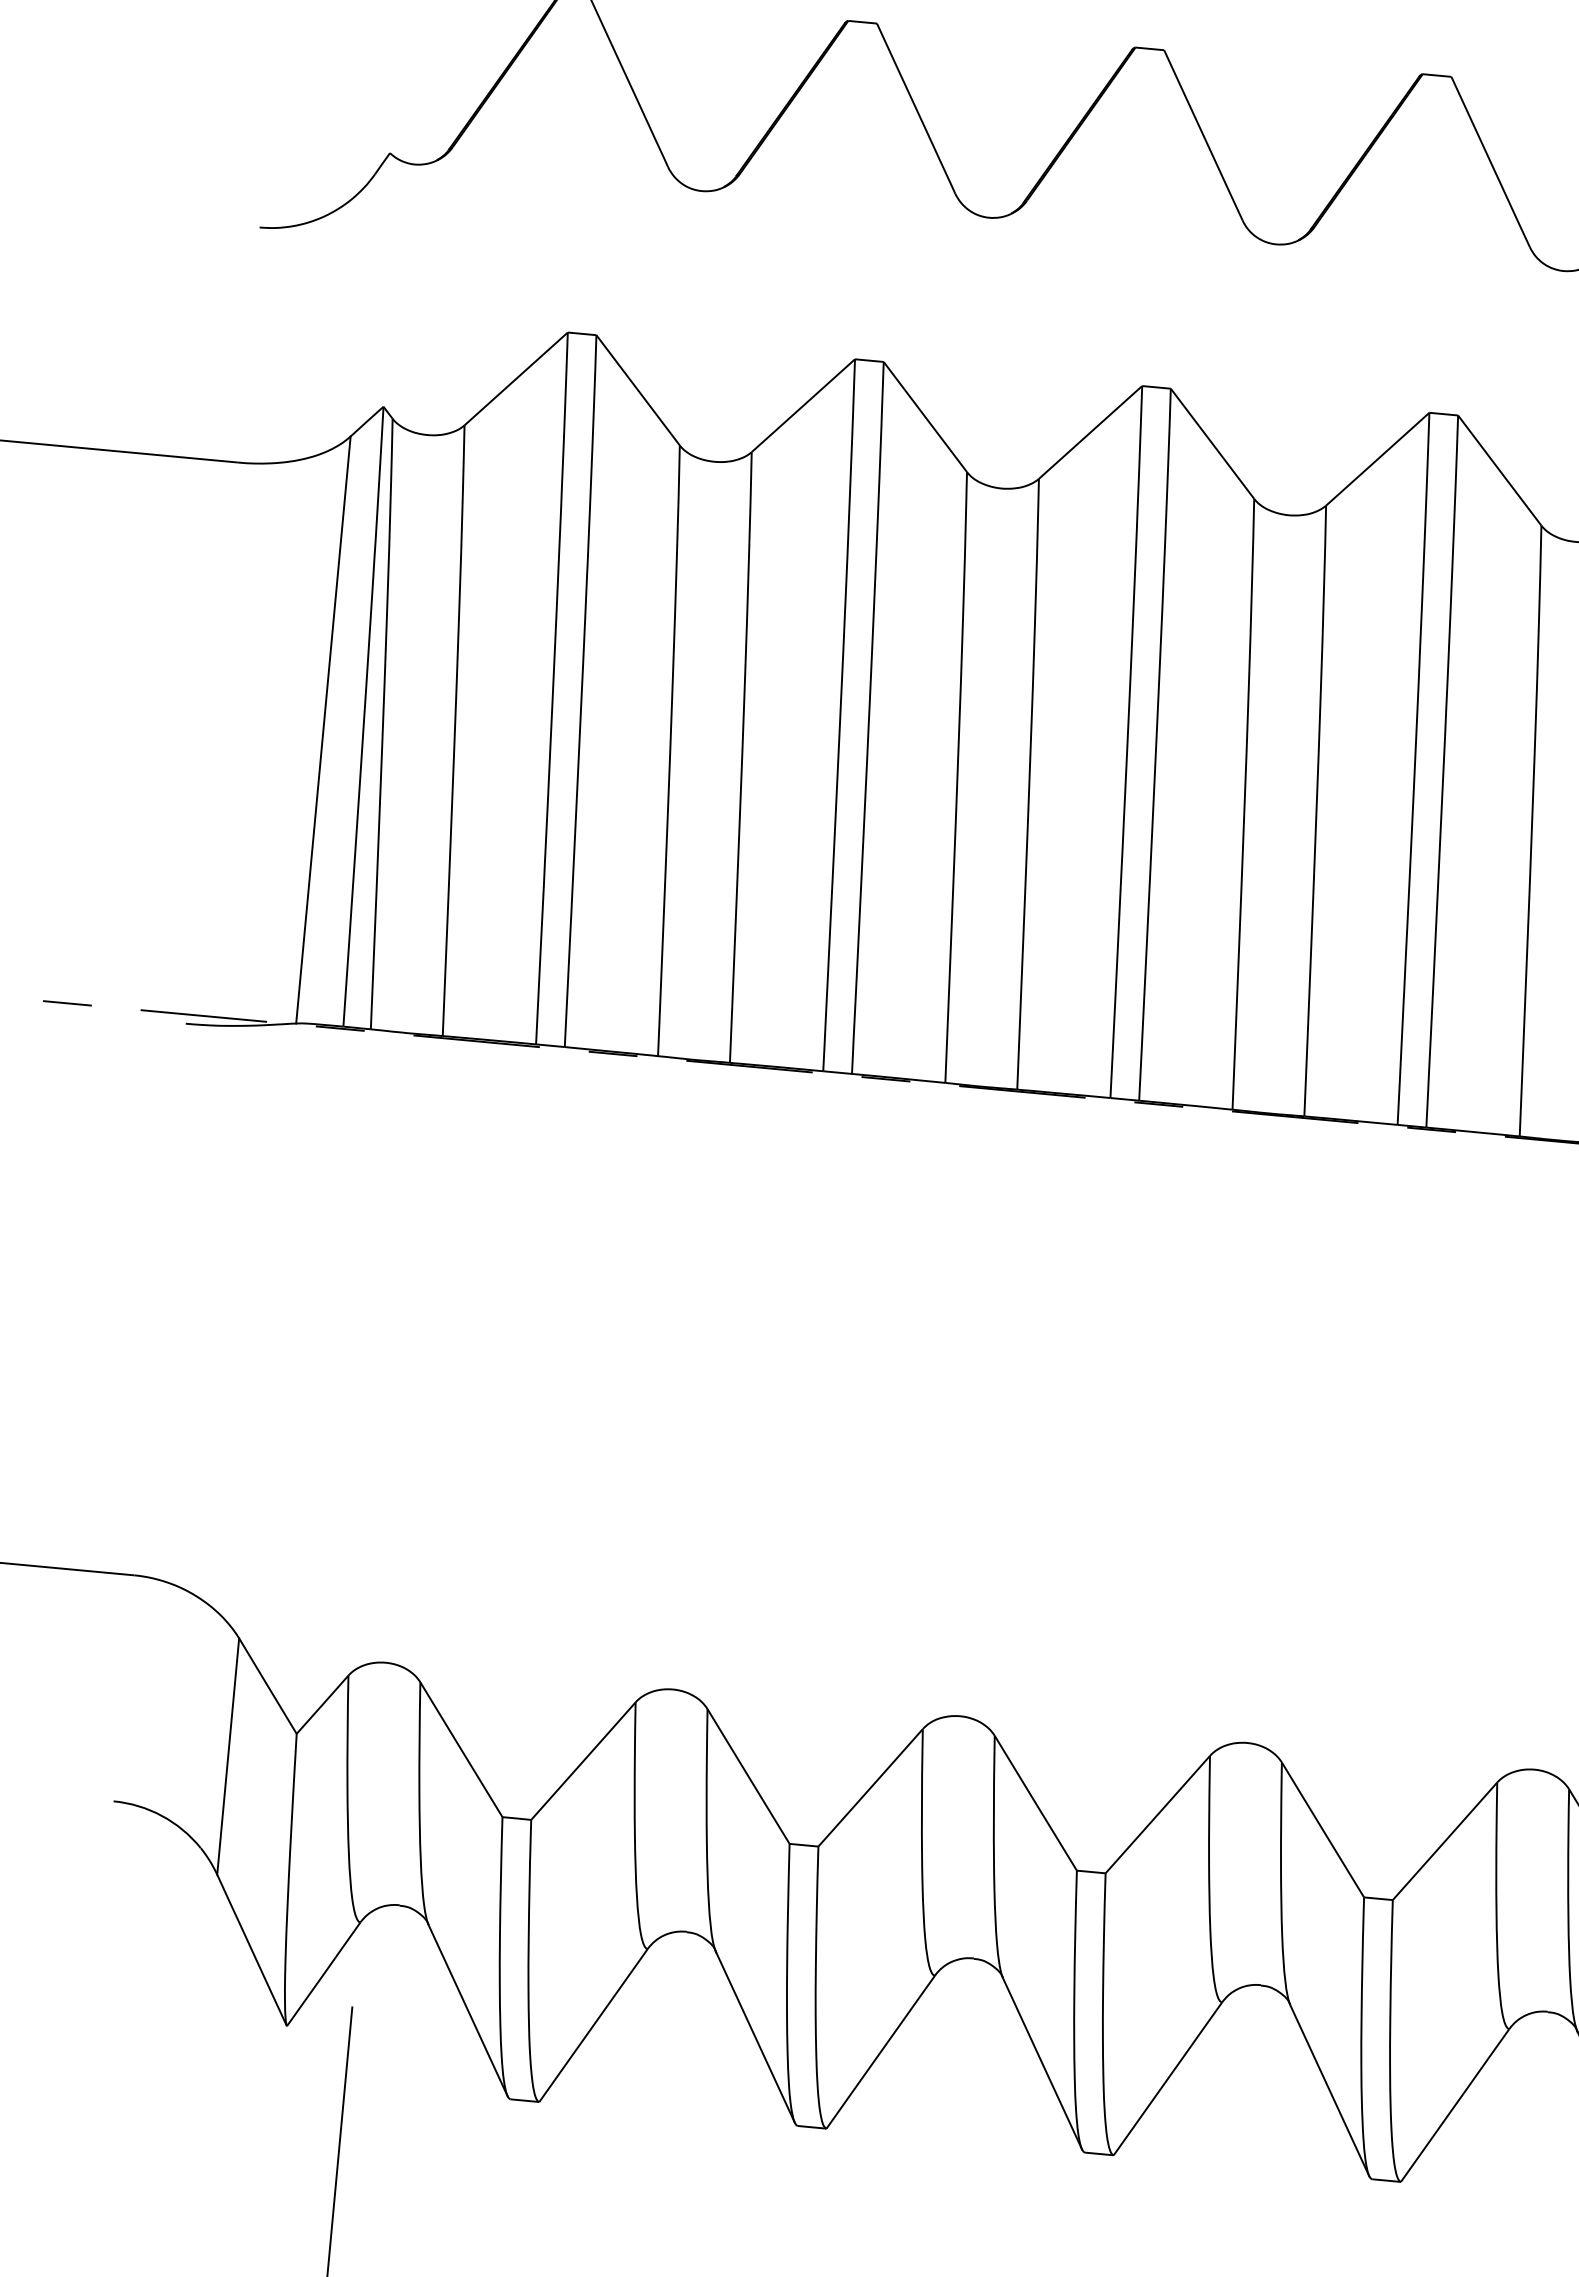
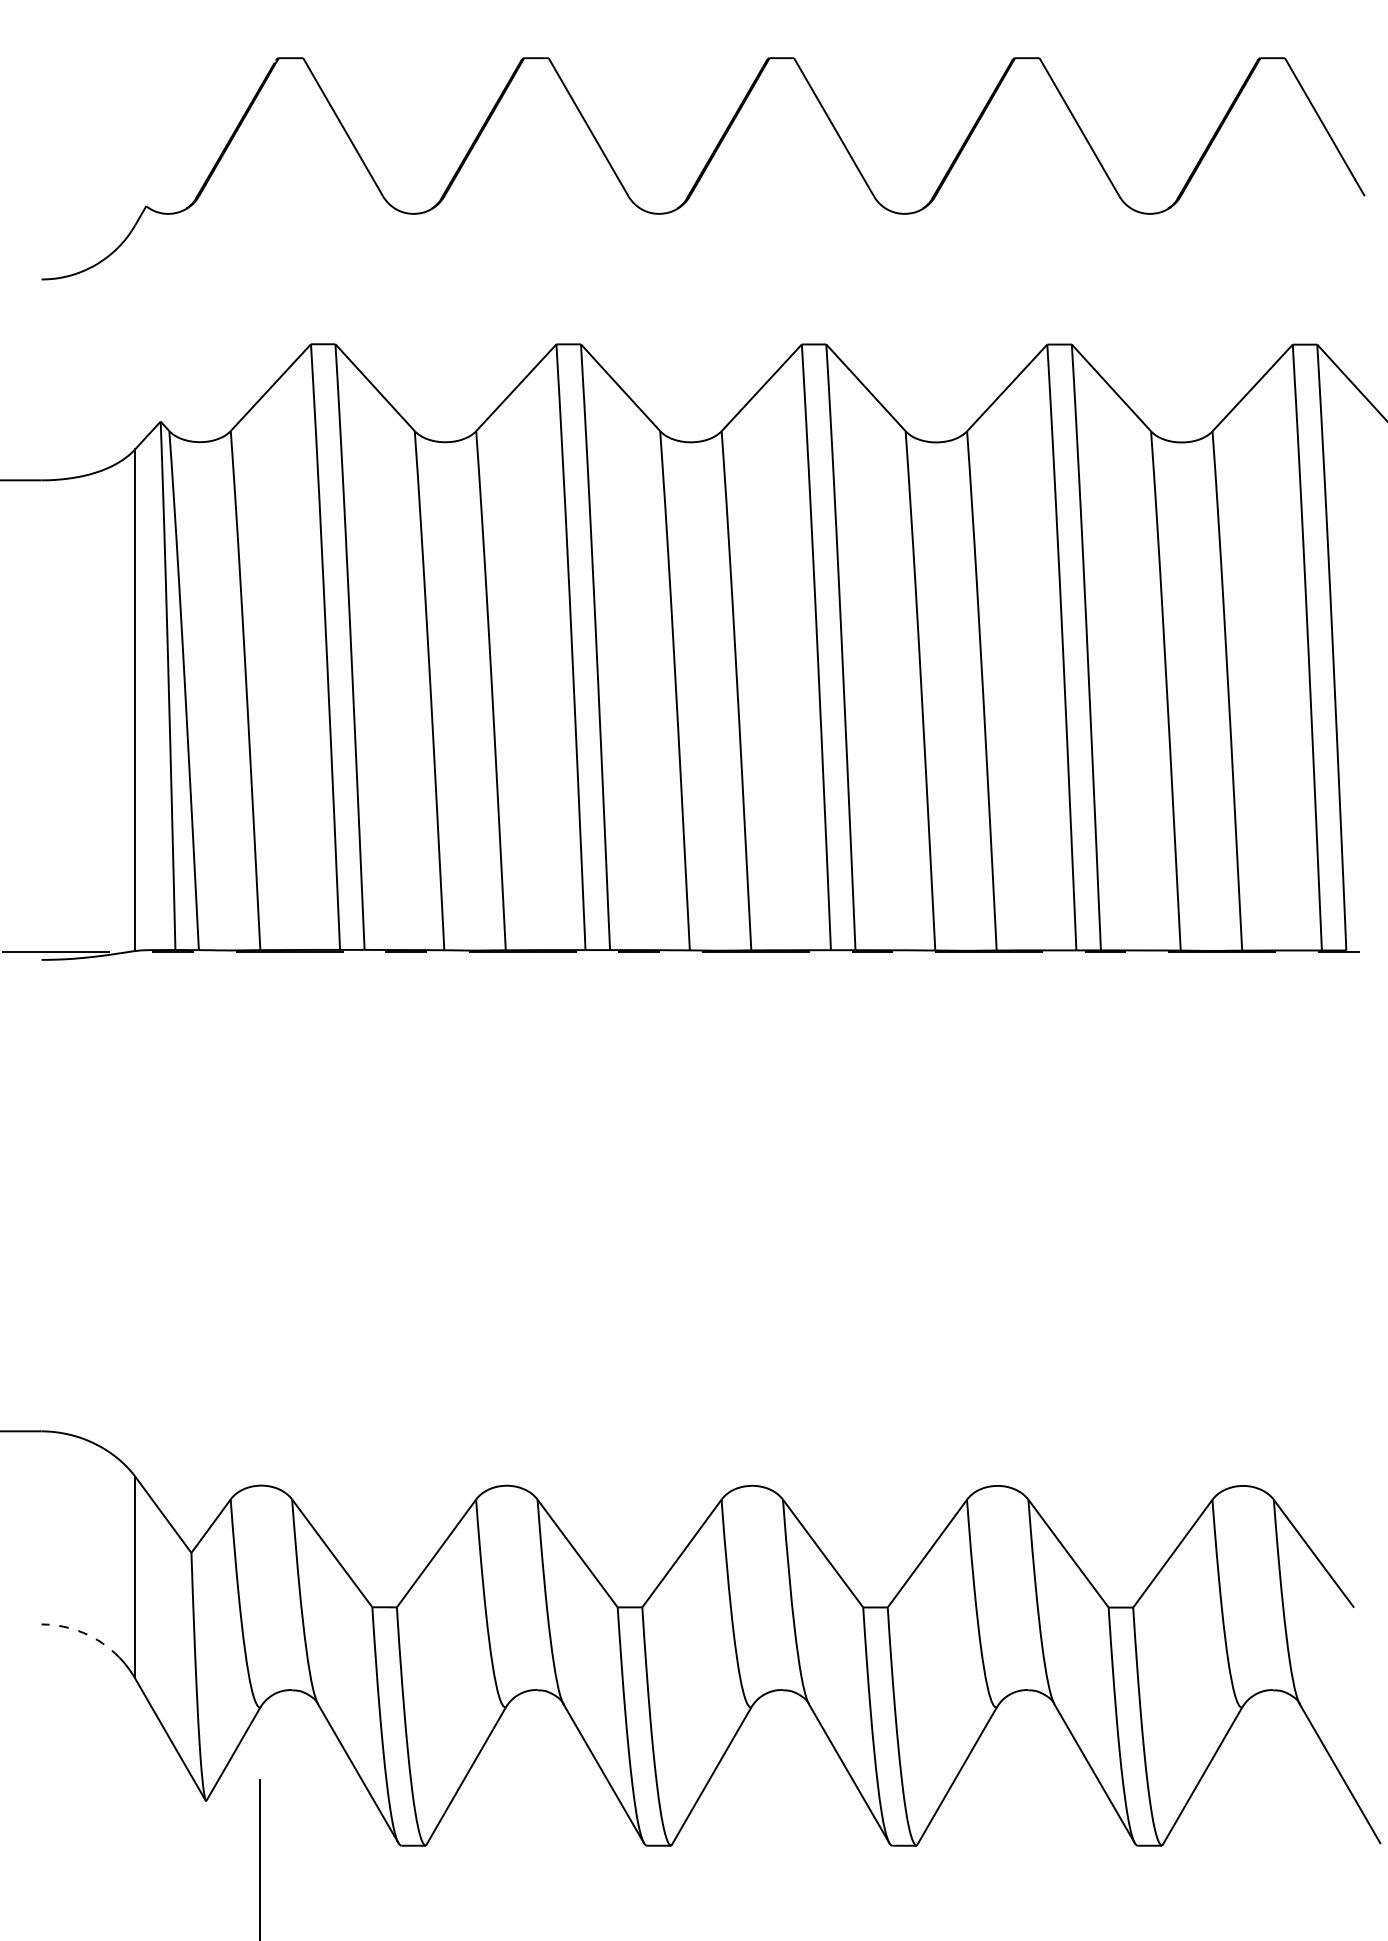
arc: (161, 1816) -> (83, 1633), solid -> dashed

